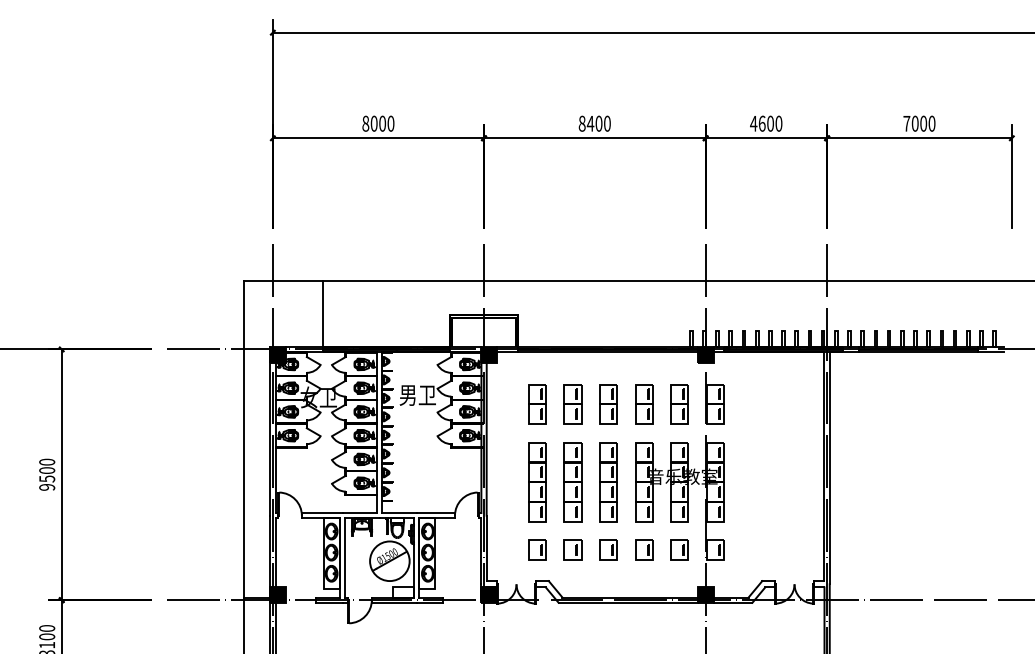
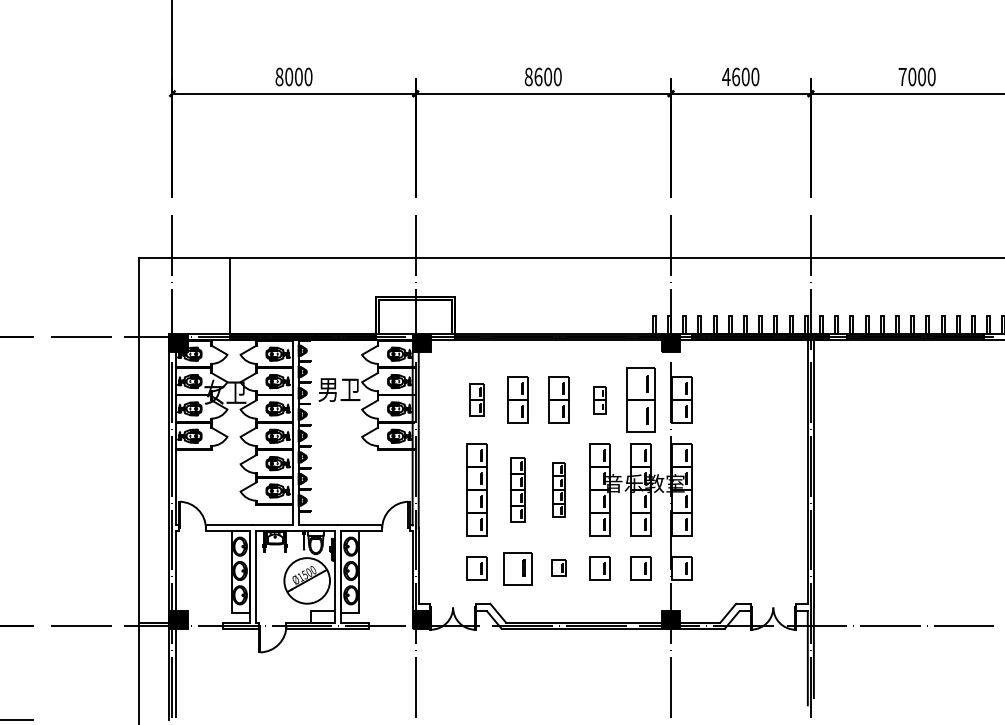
text: (590, 123) -> (538, 76), 8400 -> 8600
part: (537, 404) -> (477, 400), size x0.7
part: (644, 404) -> (600, 400), size x0.6
part: (679, 404) -> (640, 400), size x1.4
part: (572, 482) -> (517, 490), size x0.7
part: (608, 482) -> (559, 490), size x0.6
part: (572, 549) -> (517, 567), size x1.4
part: (608, 549) -> (559, 567), size x0.7

